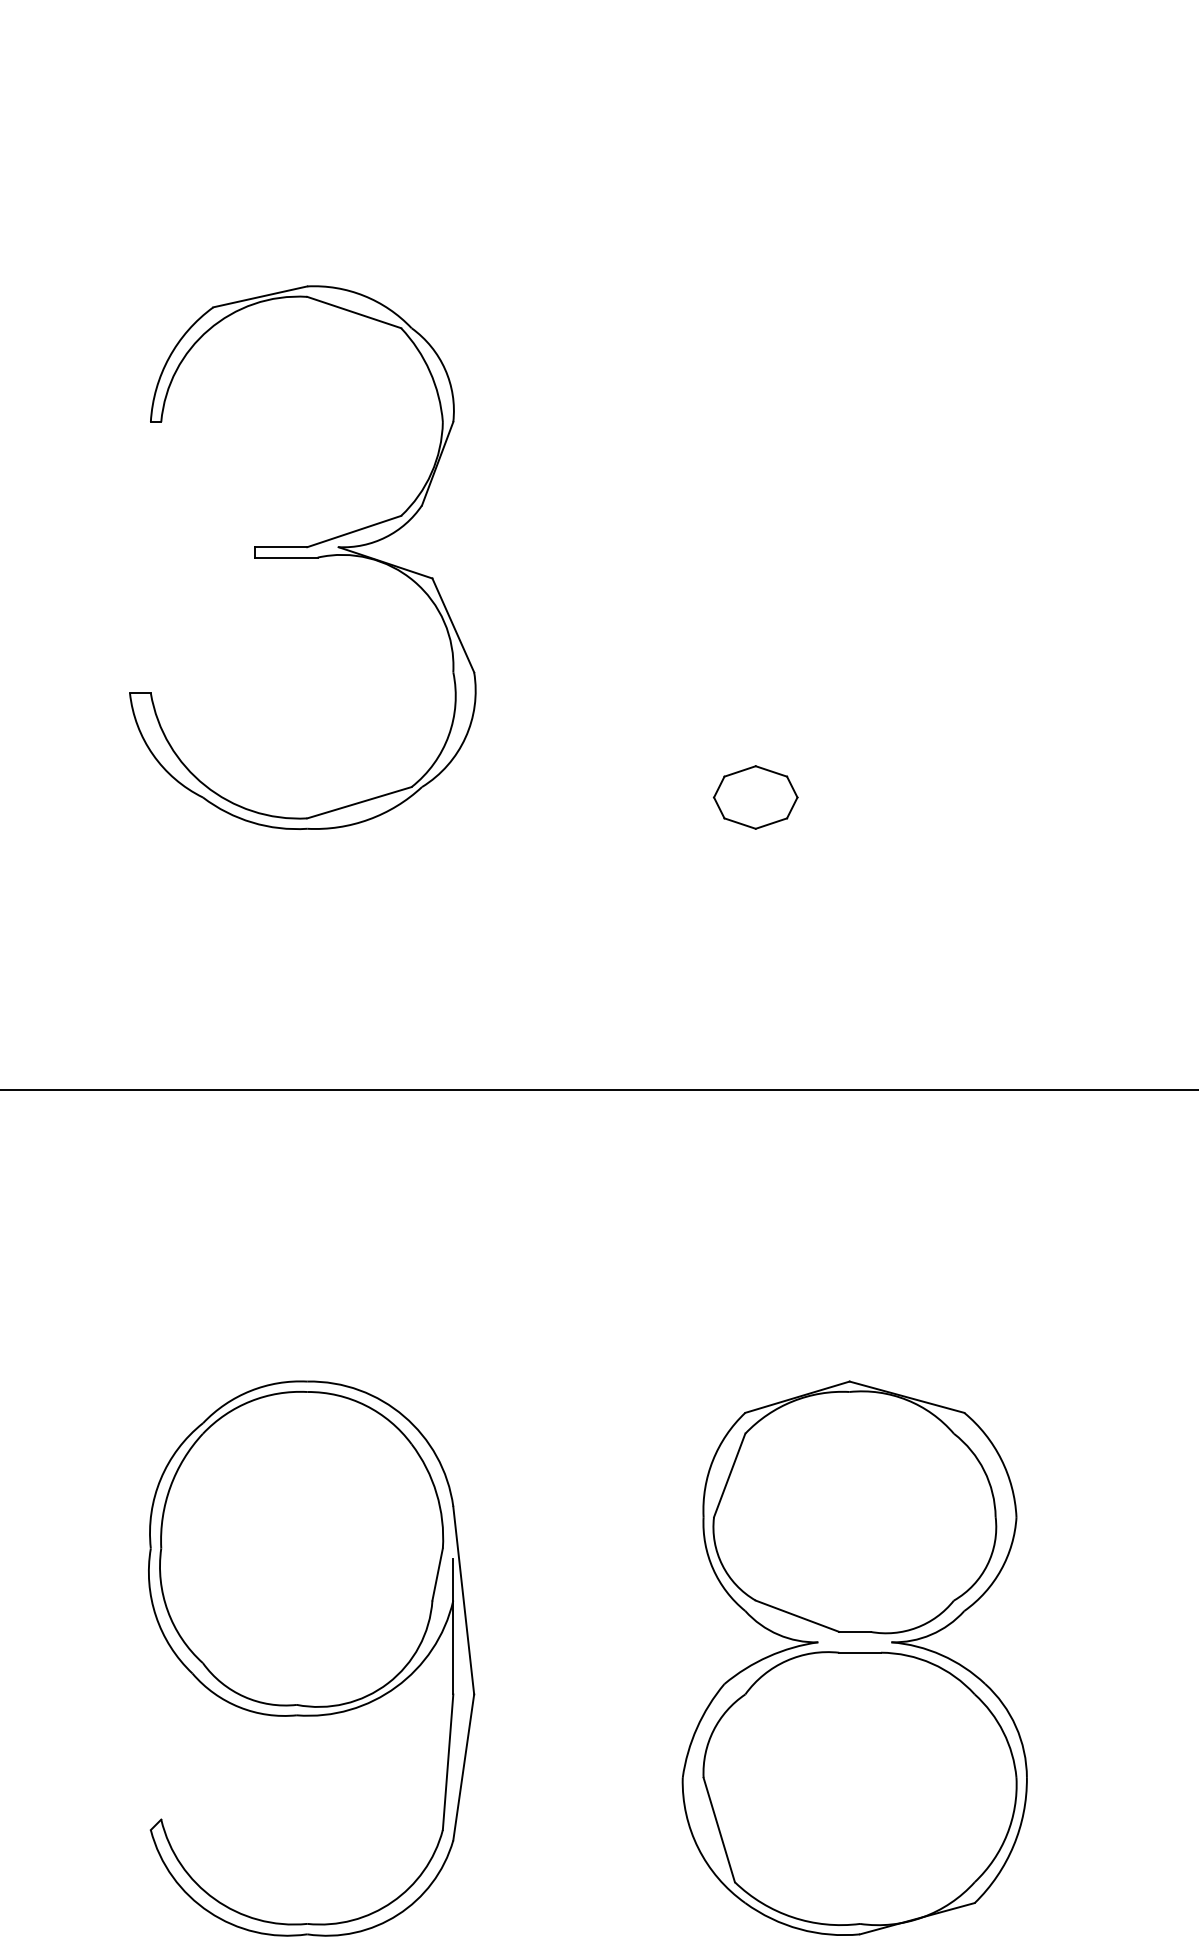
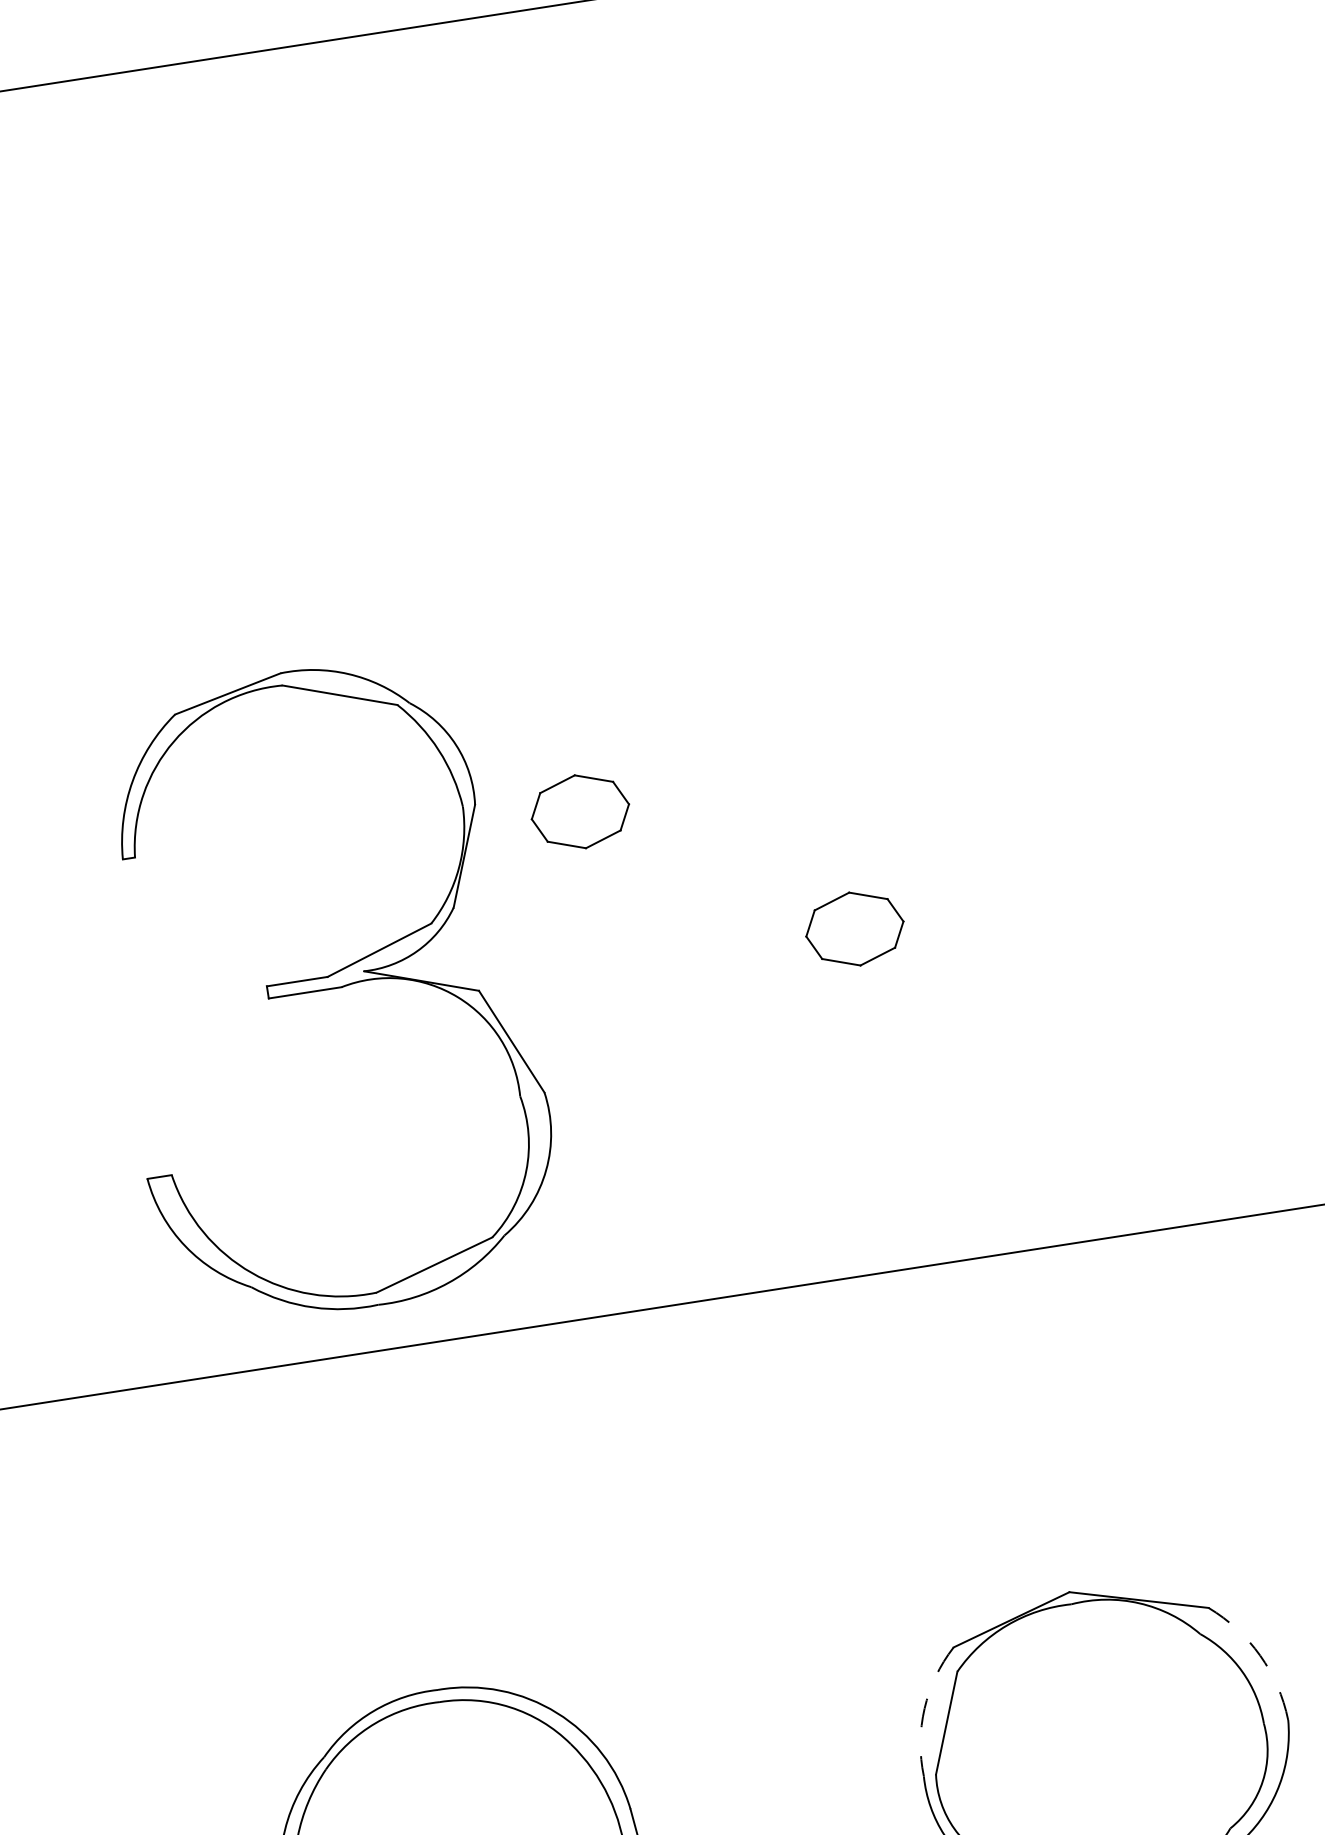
part: (302, 557) -> (323, 989), moved
part: (540, 663) -> (580, 811), added
arc: (1001, 1459) -> (1260, 1655), solid -> dashed
arc: (713, 1460) -> (925, 1708), solid -> dashed

